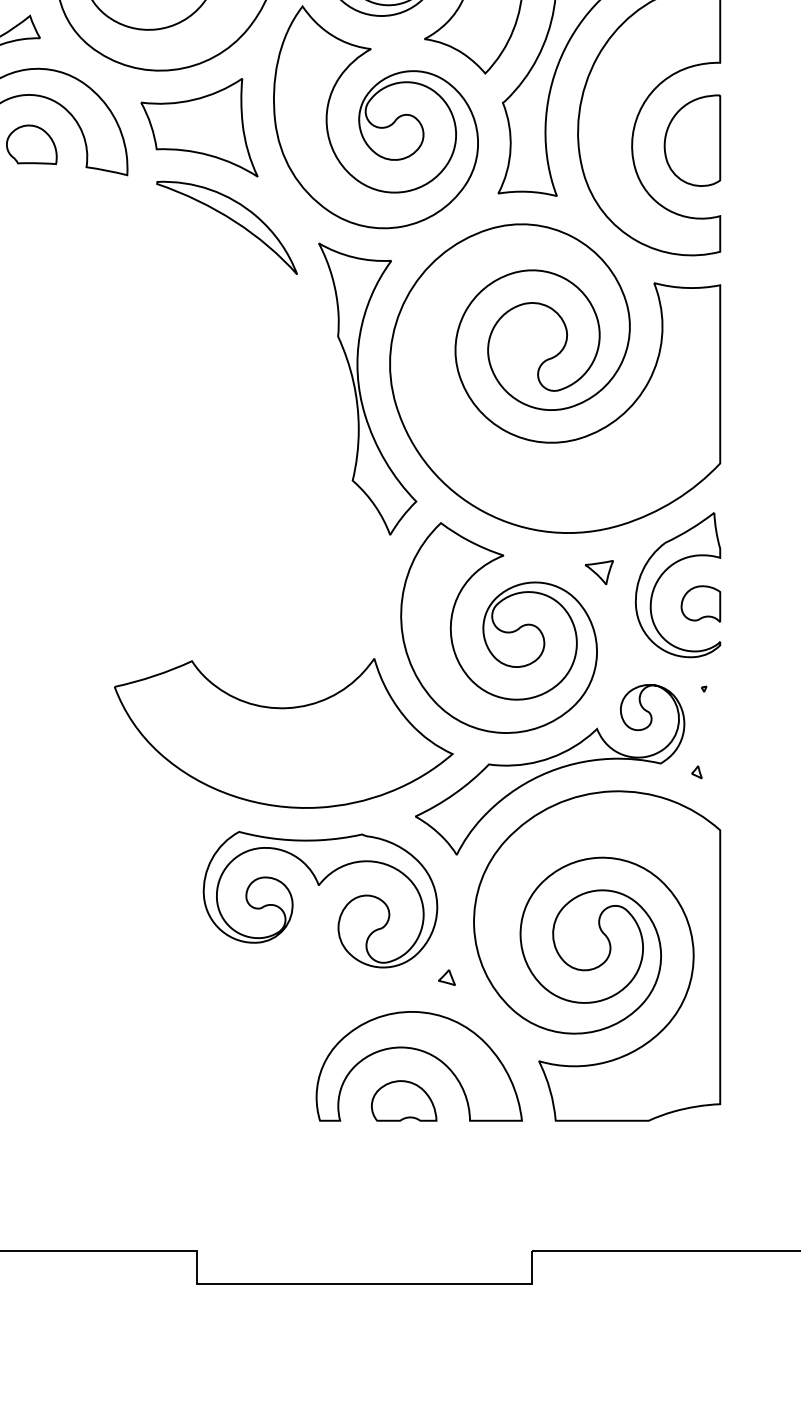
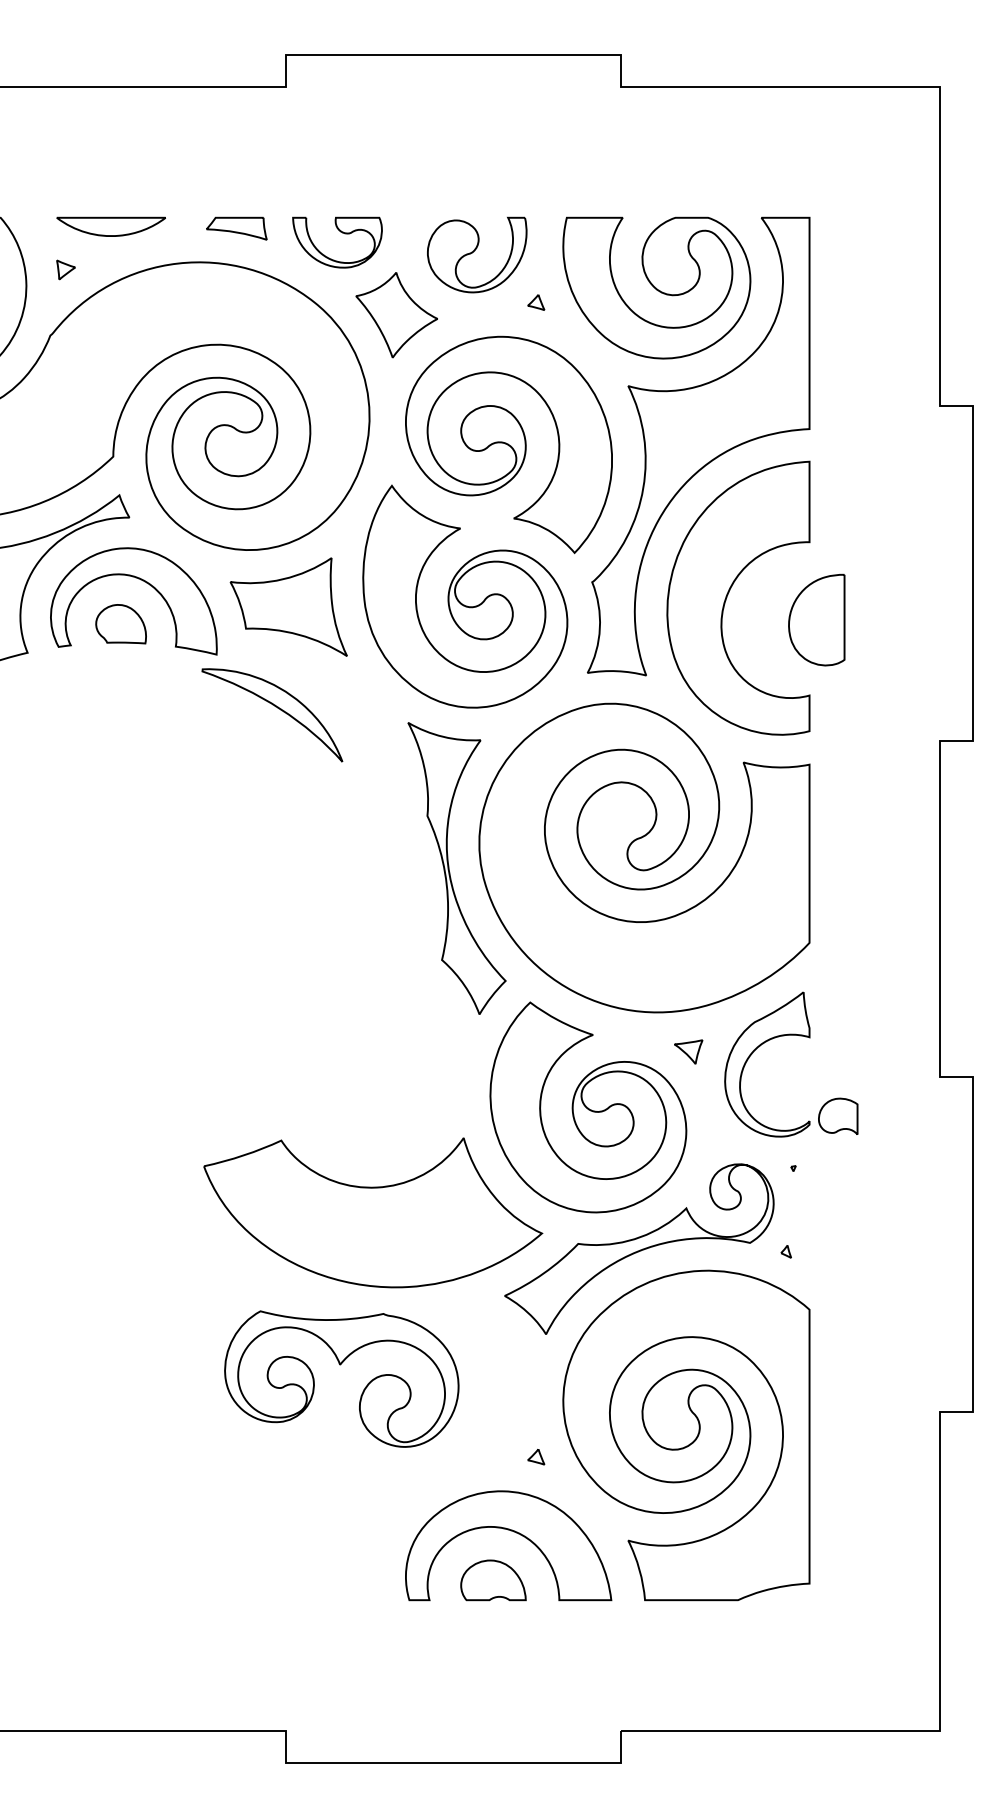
part: (692, 140) -> (816, 619), moved
part: (230, 220) -> (275, 707), moved
part: (701, 603) -> (838, 1115), moved
part: (319, 886) -> (340, 1365), moved

